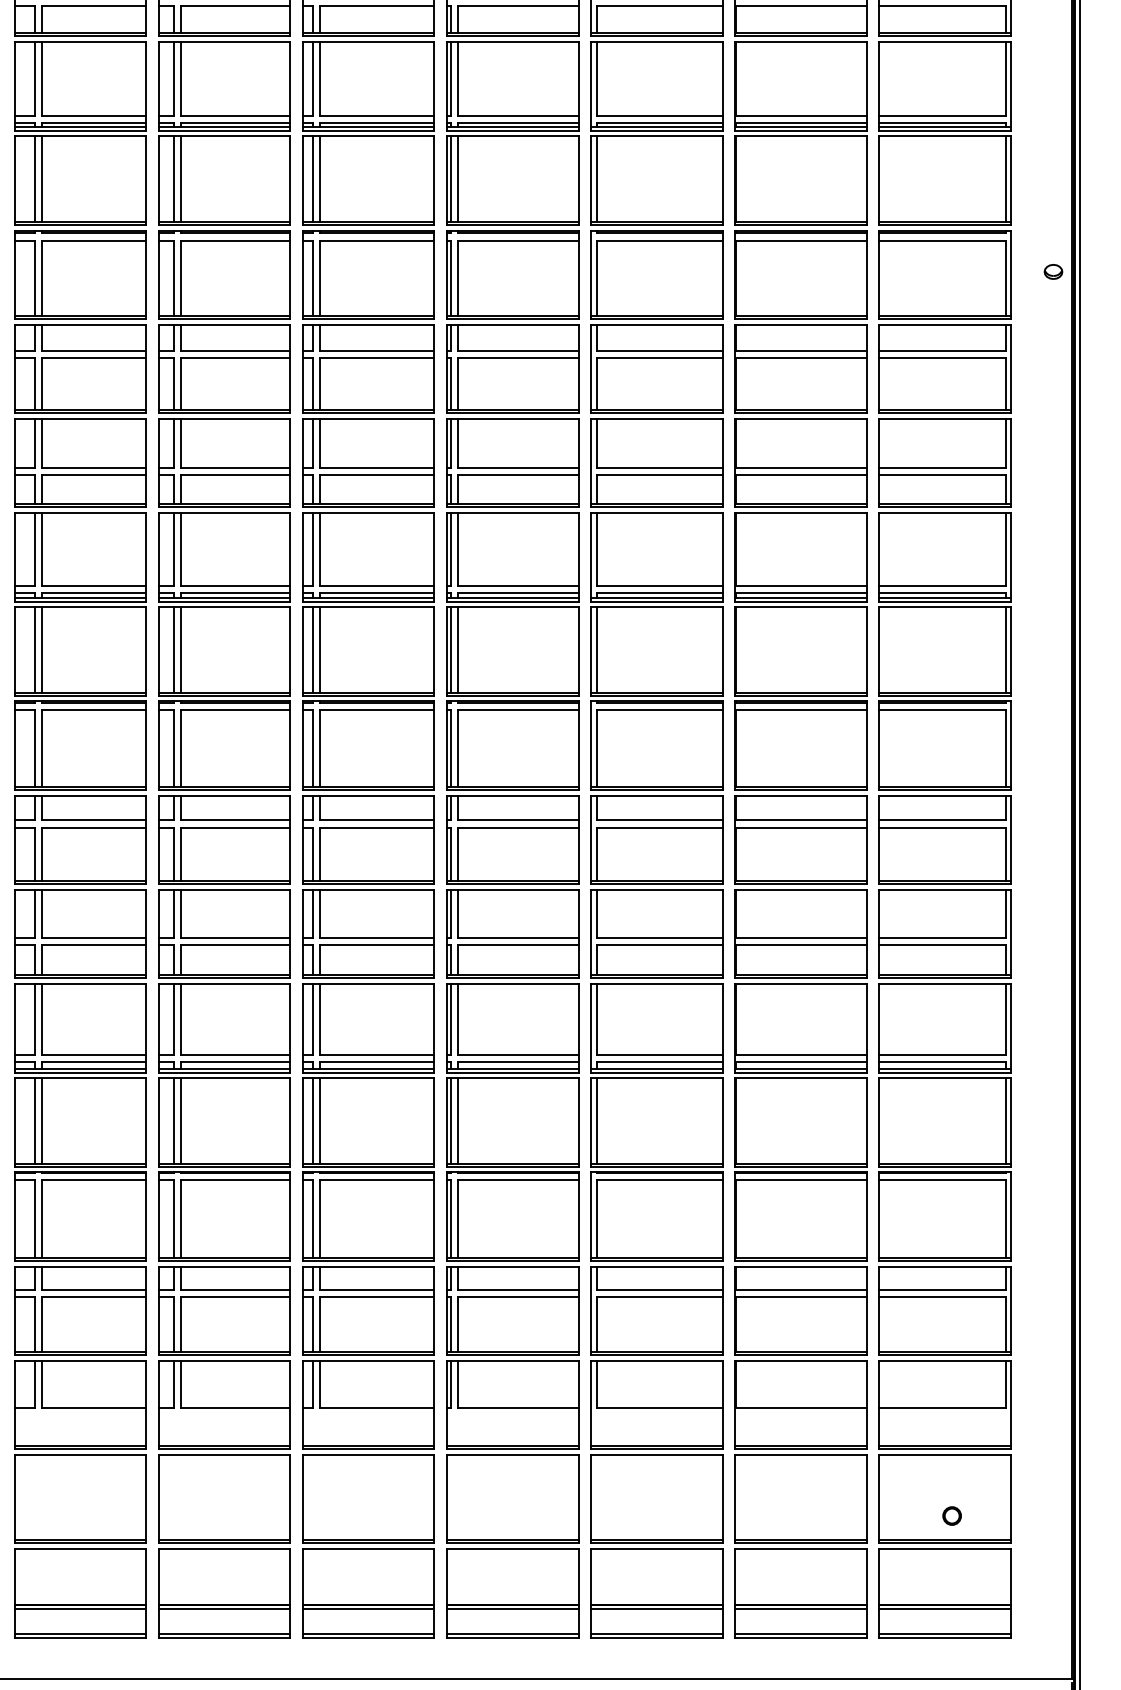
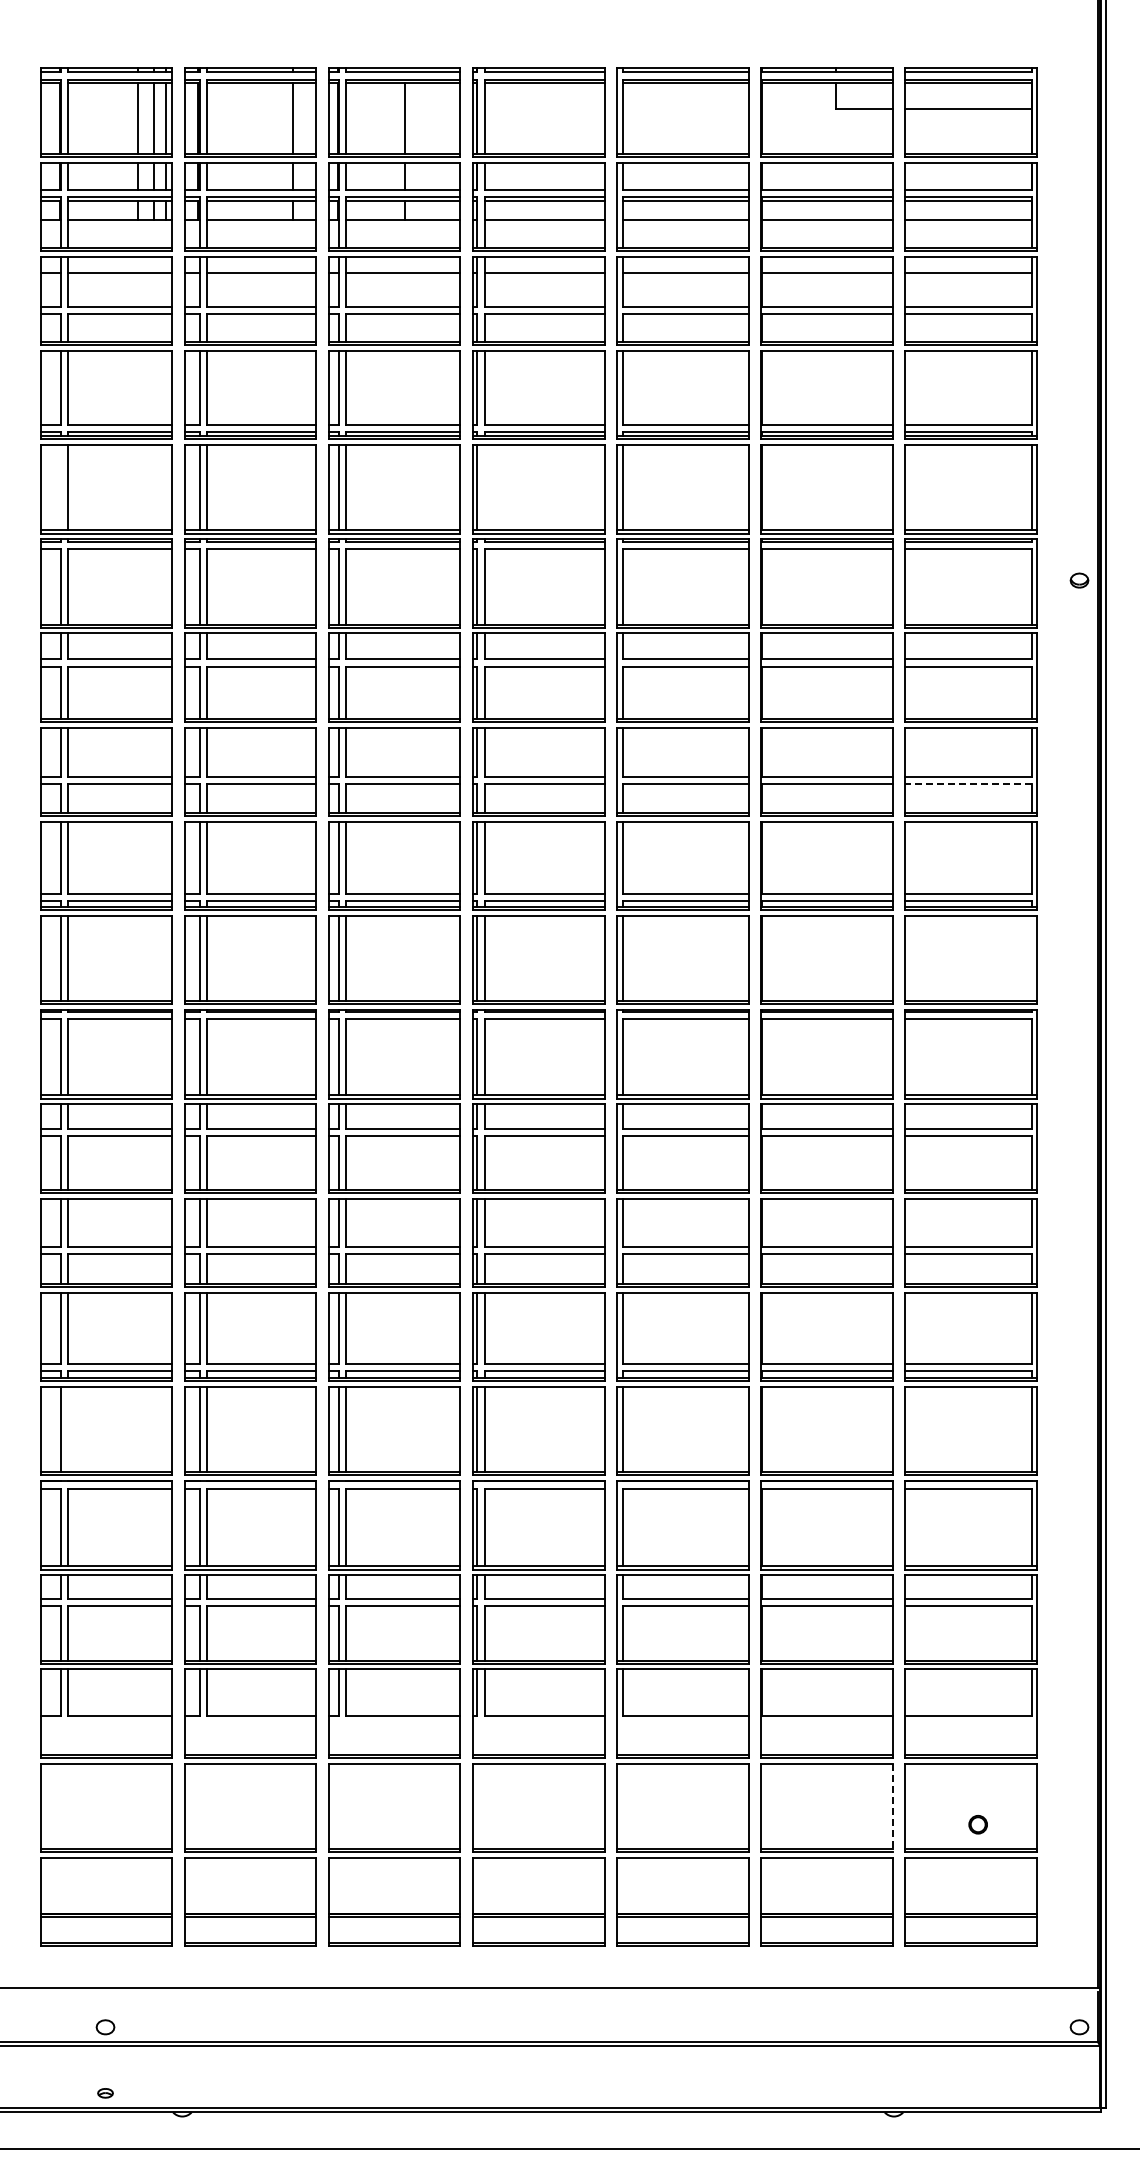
line: (35, 178) -> (61, 487), removed
line: (458, 178) -> (484, 487), removed
line: (942, 475) -> (968, 784), solid -> dashed
line: (1006, 649) -> (1032, 958), removed
line: (42, 1120) -> (68, 1429), removed
line: (866, 1499) -> (892, 1808), solid -> dashed

